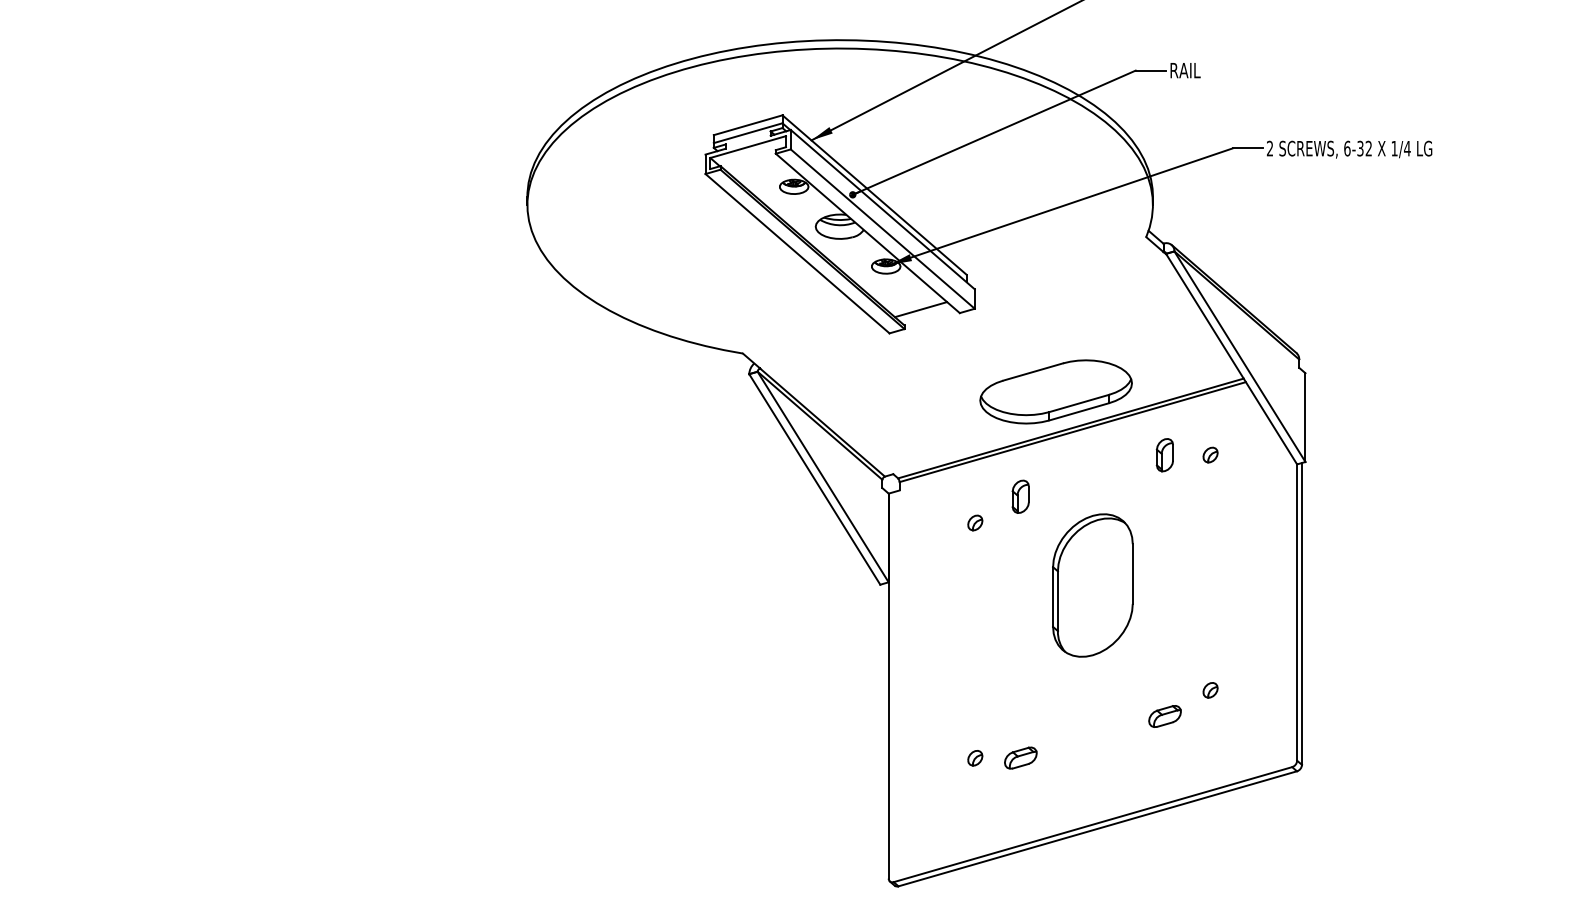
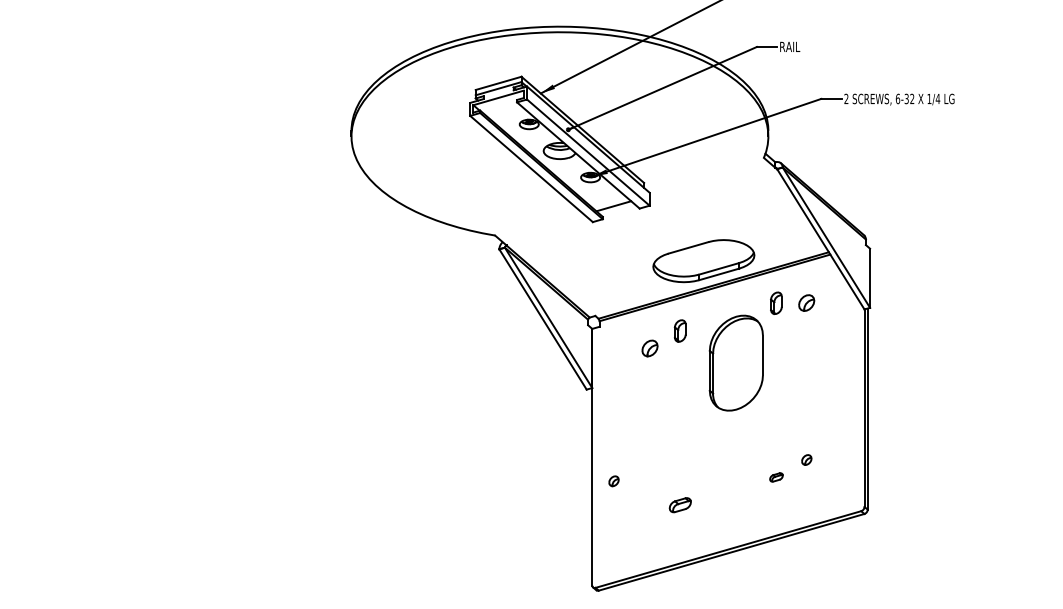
part: (1210, 455) -> (806, 303), size x1.6
part: (974, 523) -> (649, 348), size x1.6
part: (1091, 584) -> (735, 362), moved
part: (1165, 716) -> (776, 477), size x0.6
part: (974, 758) -> (613, 481), moved

